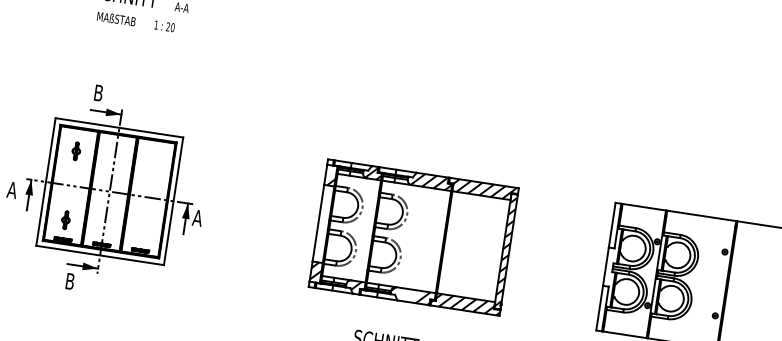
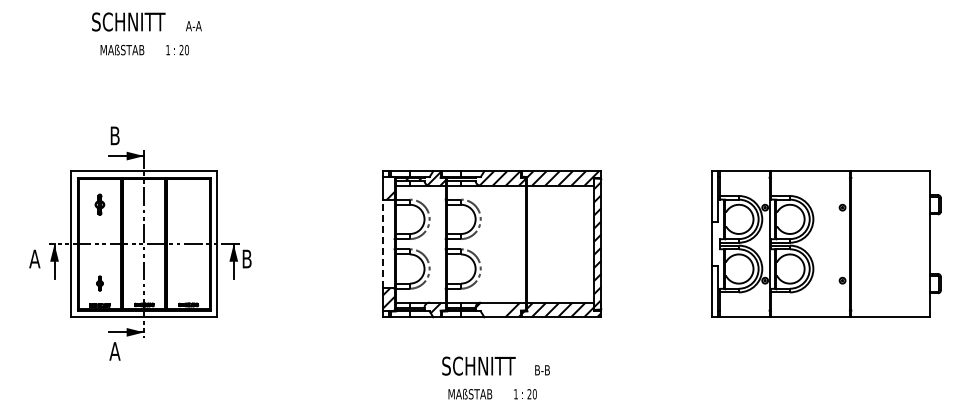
text: (197, 217) -> (246, 258), A -> B
part: (65, 220) -> (99, 283), size x0.7
line: (318, 223) -> (382, 244), solid -> dashed
text: (69, 281) -> (114, 351), B -> A

